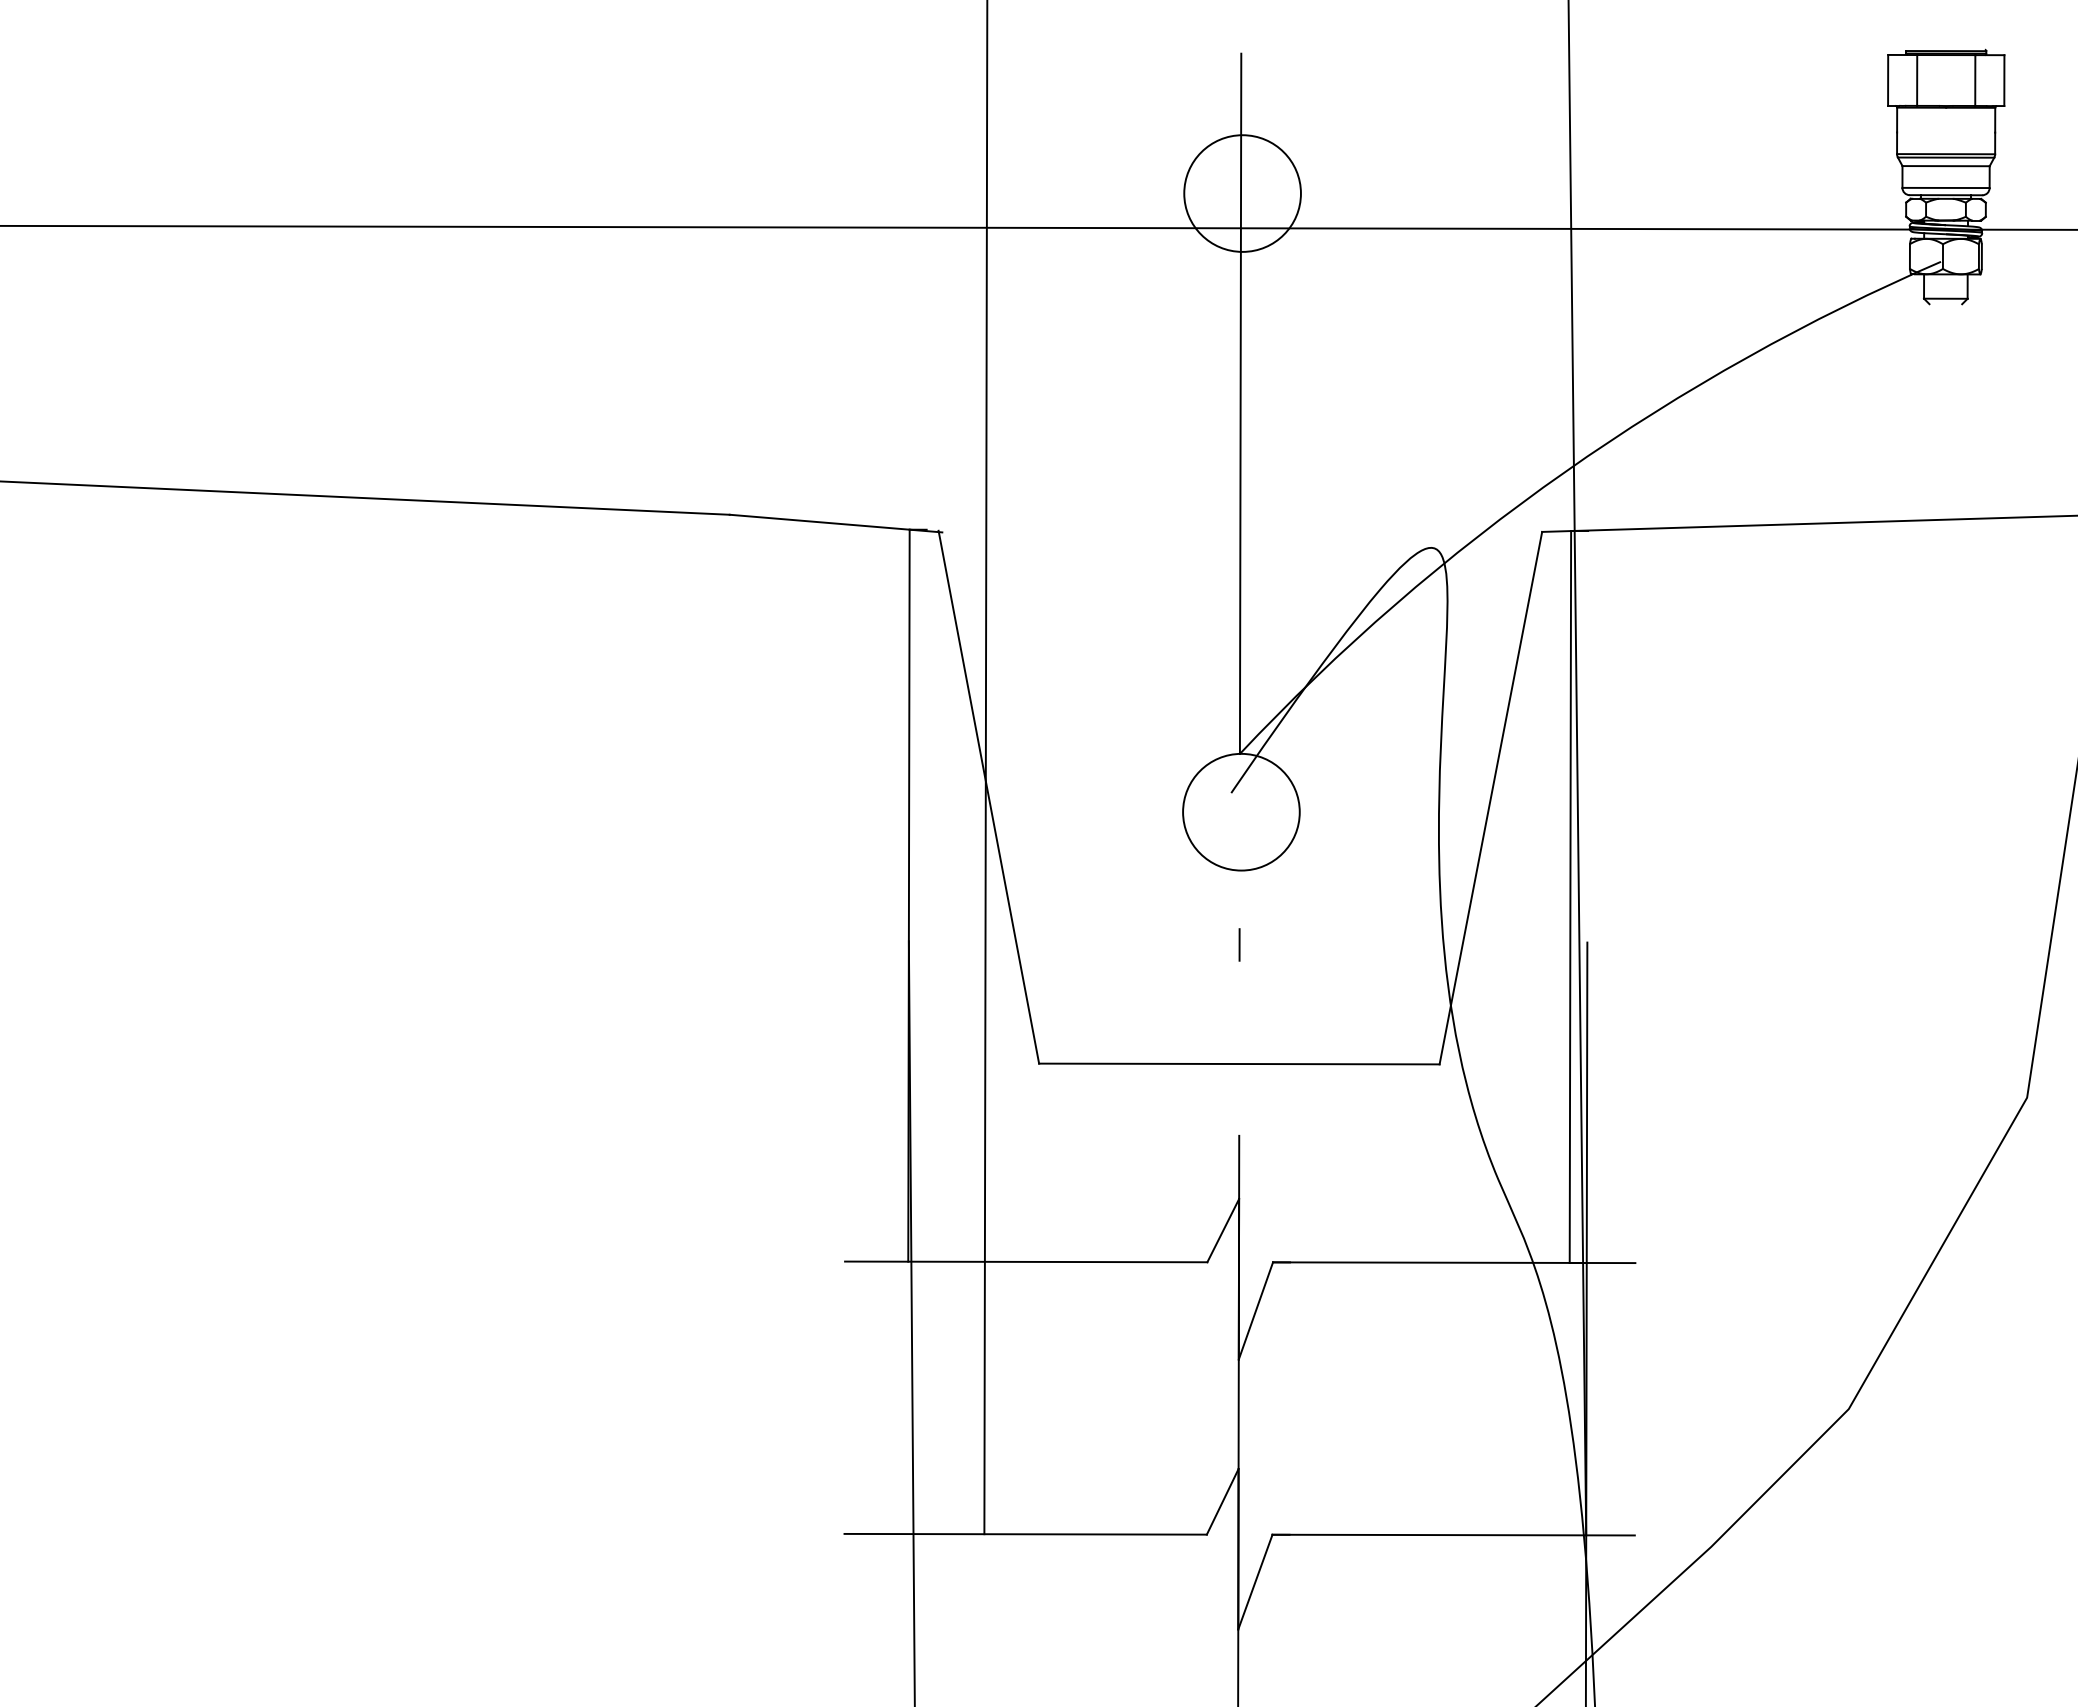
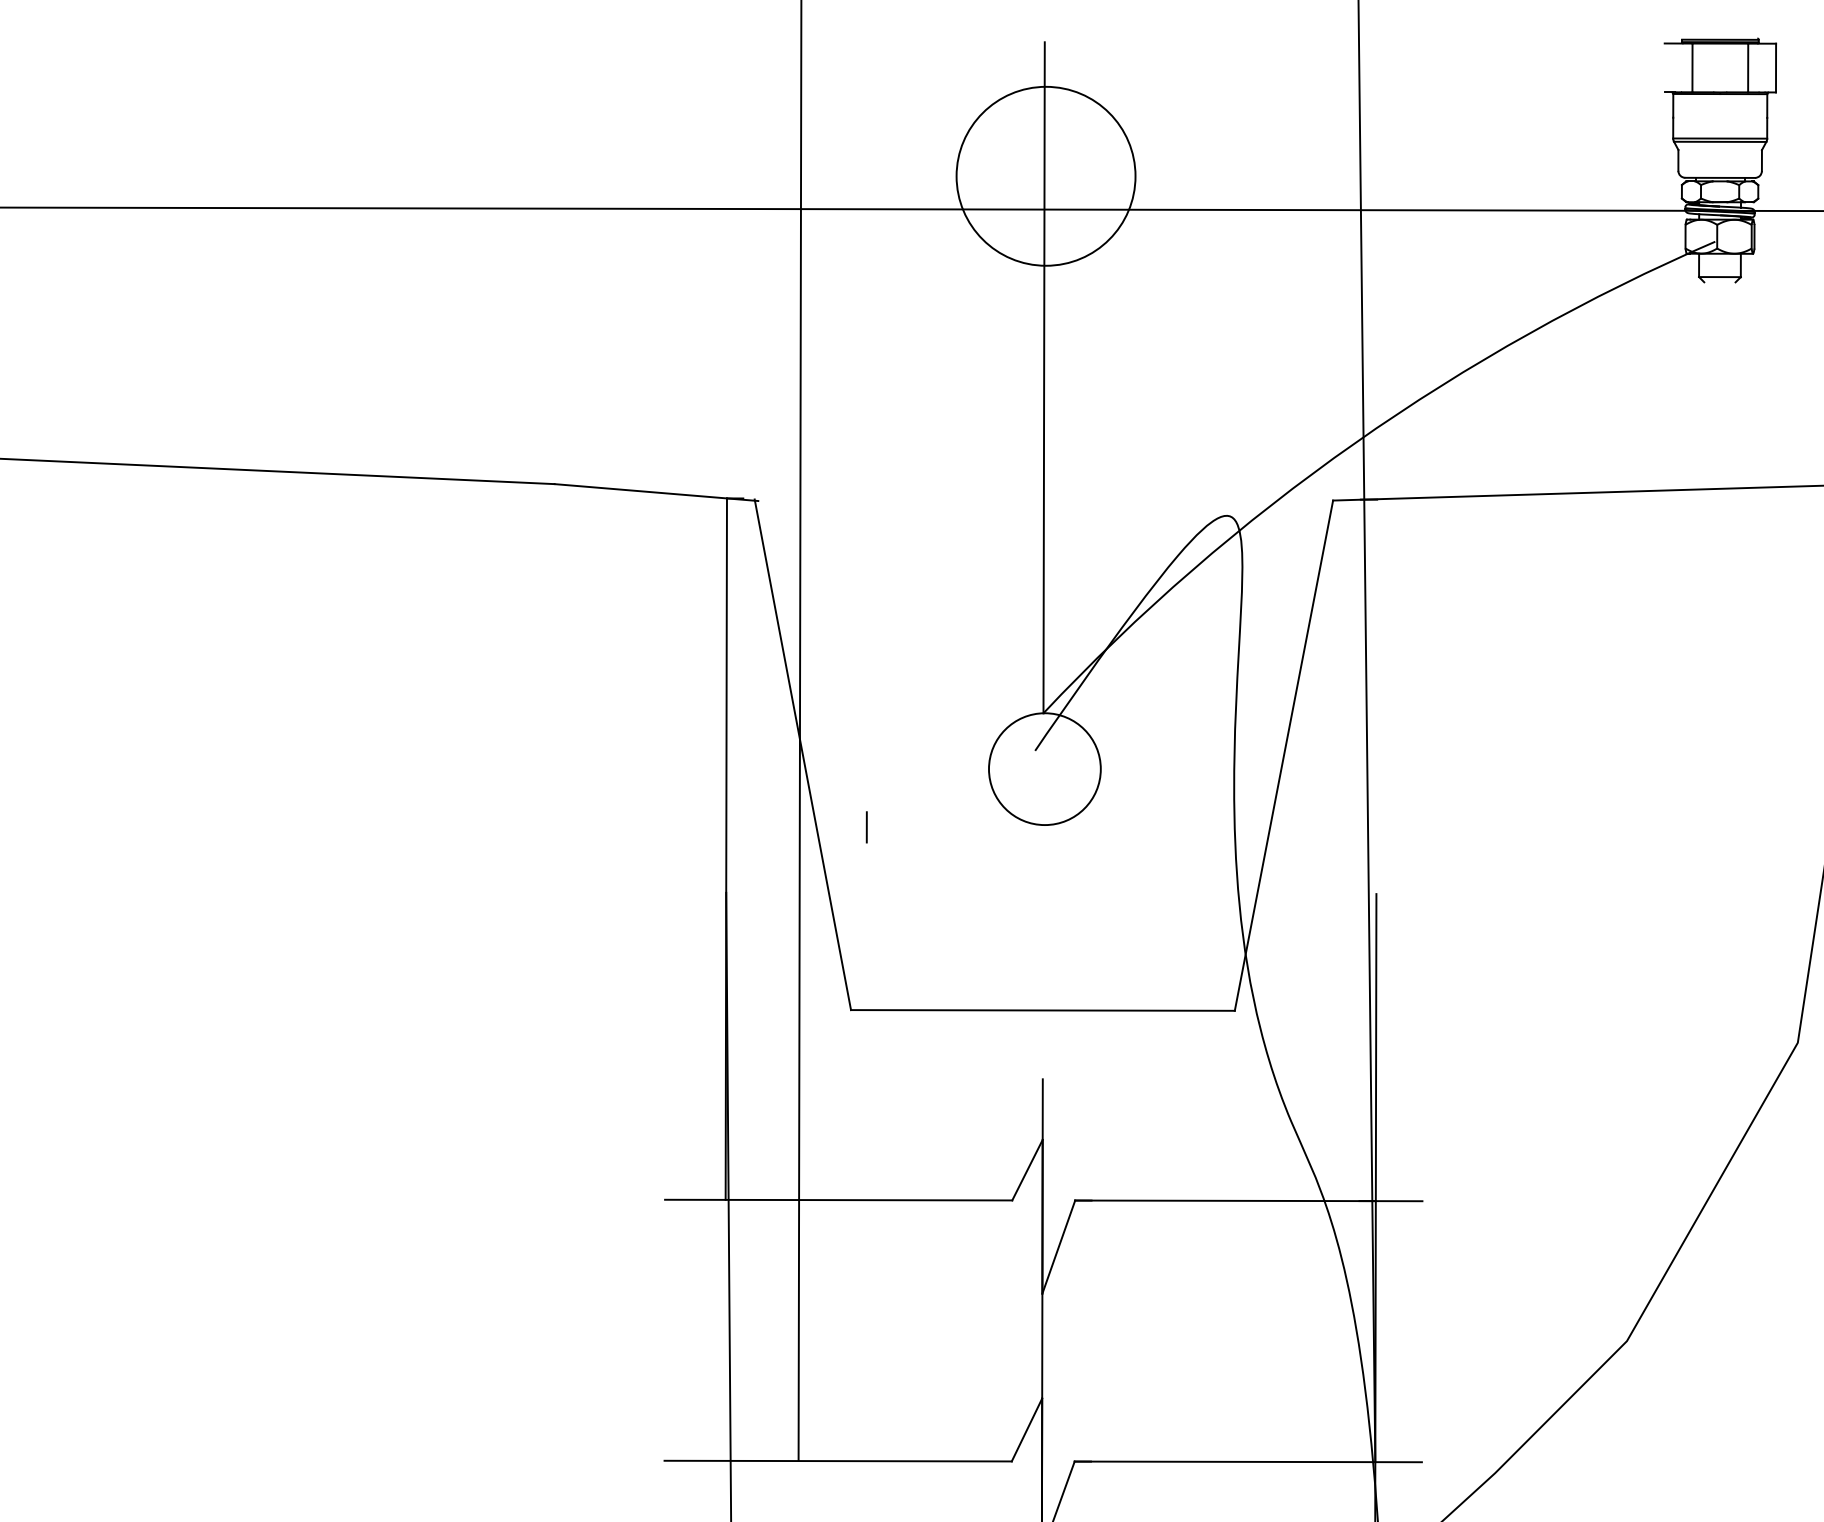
line: (1888, 79) -> (1665, 66), removed
line: (1945, 166) -> (1719, 150), removed
line: (1945, 187) -> (1719, 170), removed
circle: (1242, 193) -> (1045, 176), size x1.6
line: (1570, 896) -> (1360, 849), removed
line: (1239, 944) -> (866, 826), moved

